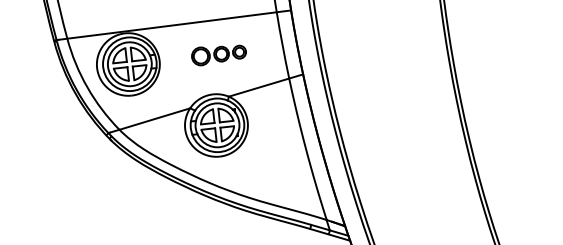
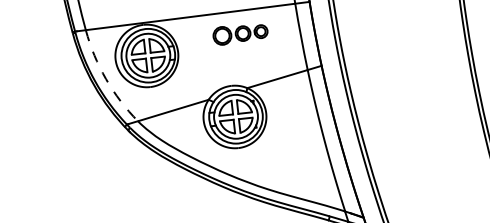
part: (218, 55) -> (240, 34), moved
arc: (87, 87) -> (106, 78), solid -> dashed

